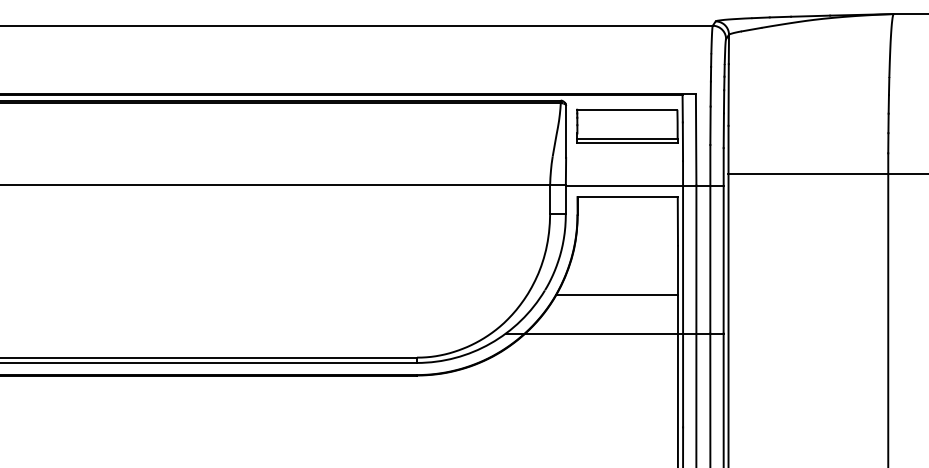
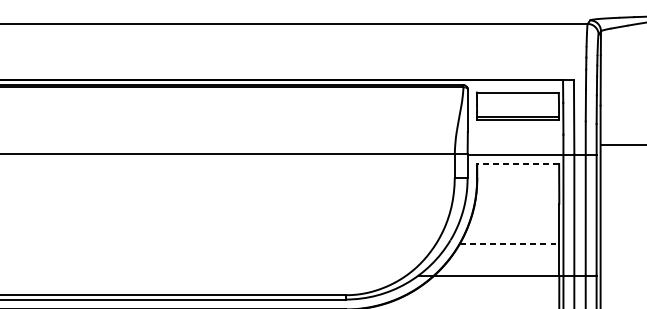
line: (627, 197) -> (518, 164), solid -> dashed
line: (617, 294) -> (509, 243), solid -> dashed

